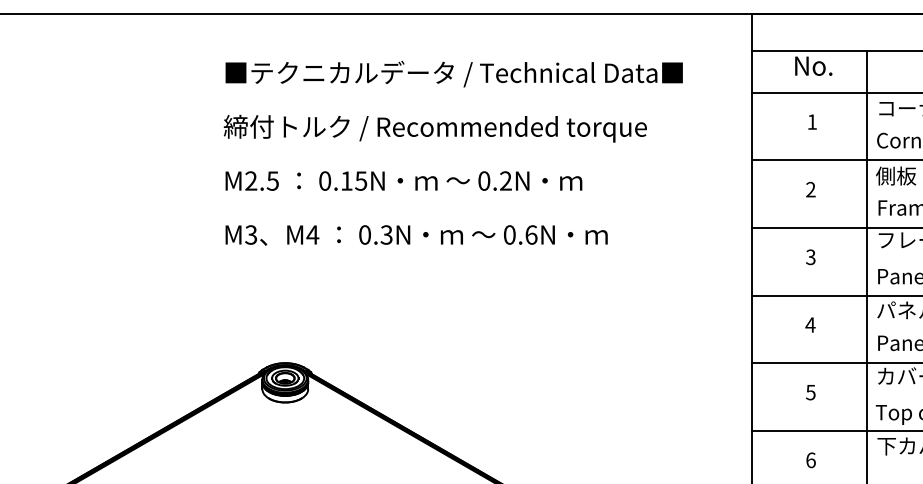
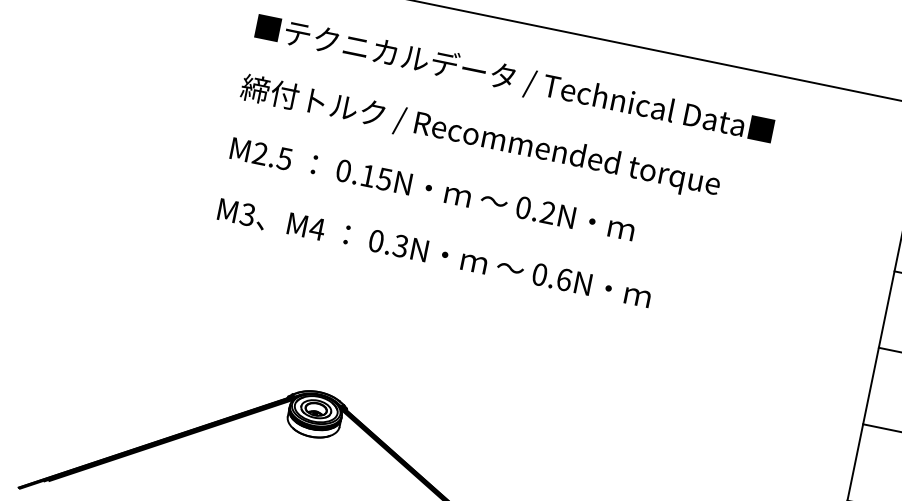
text: (452, 152) -> (494, 168), moved

